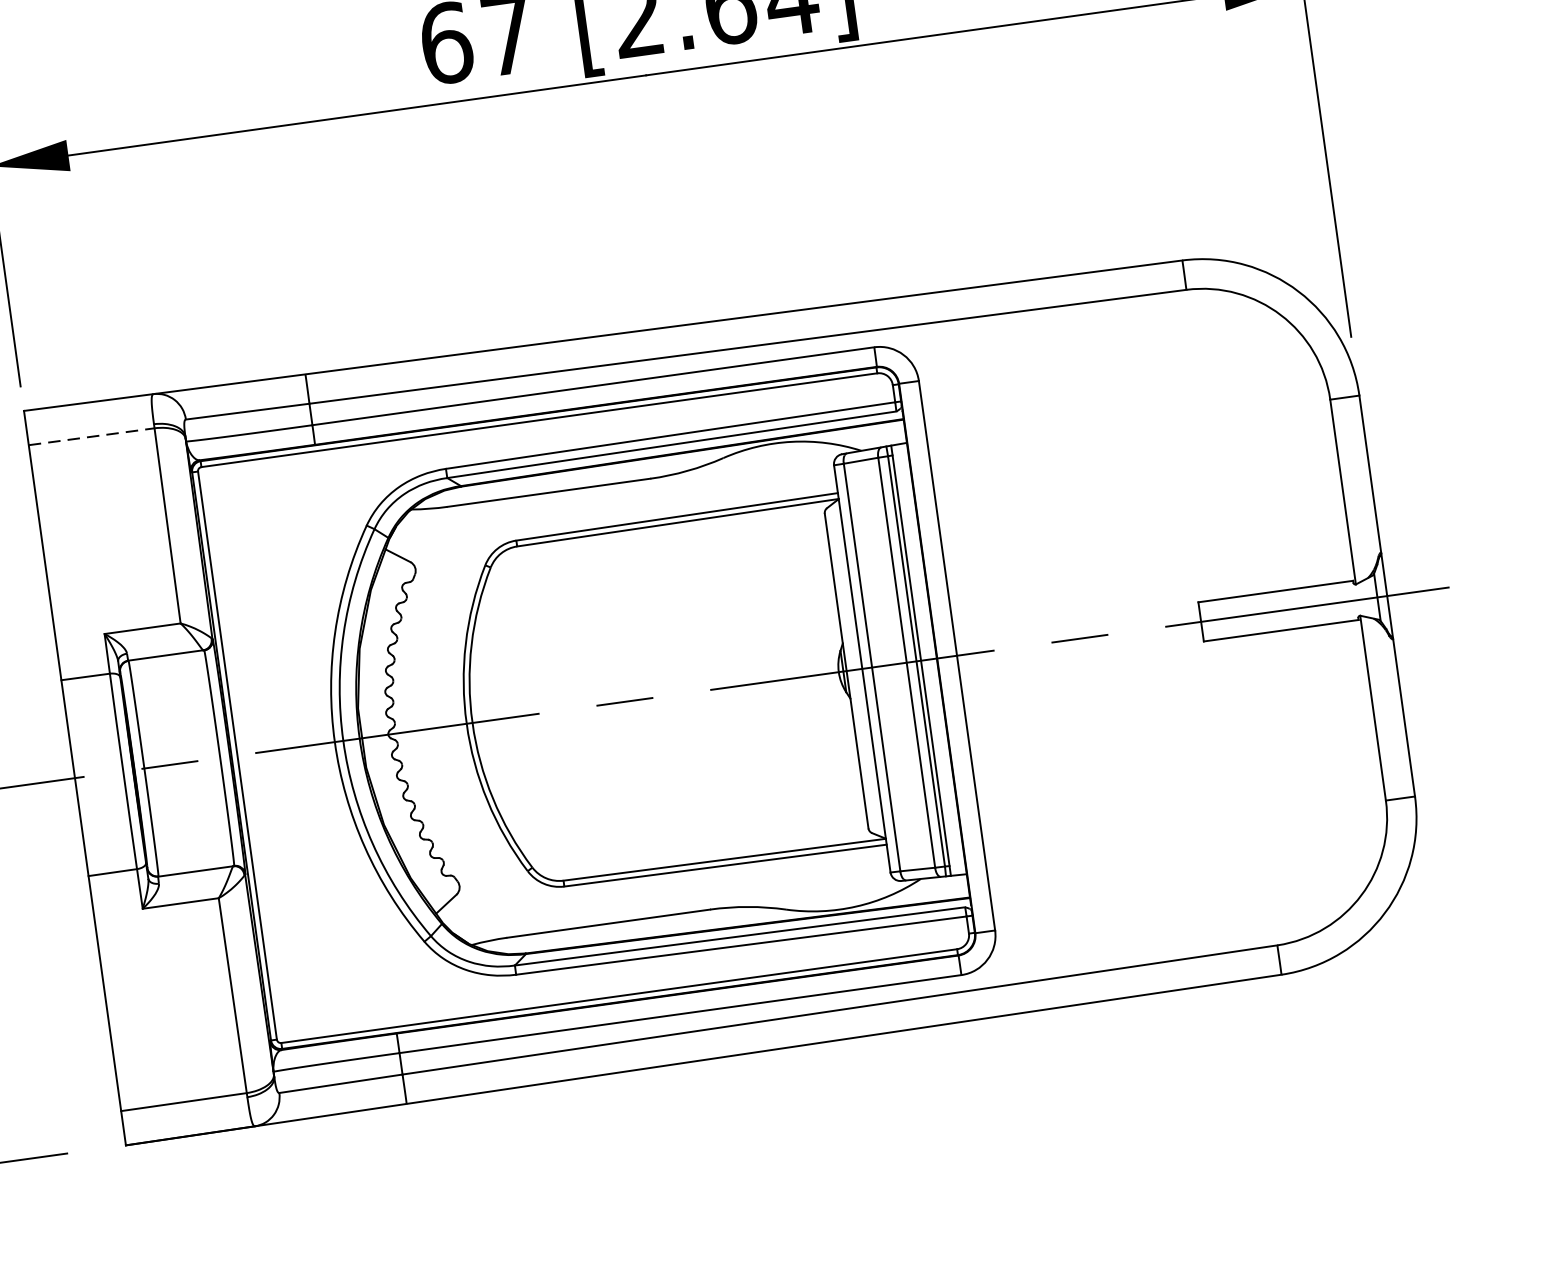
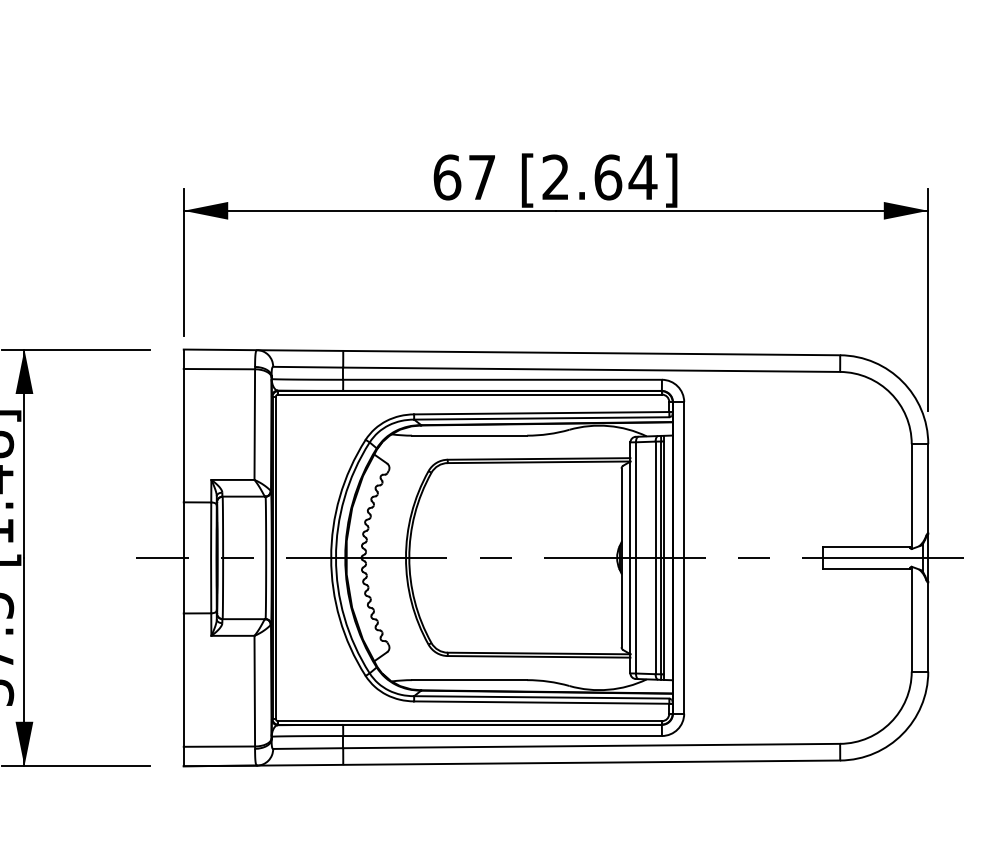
line: (91, 437) -> (219, 369), dashed -> solid

